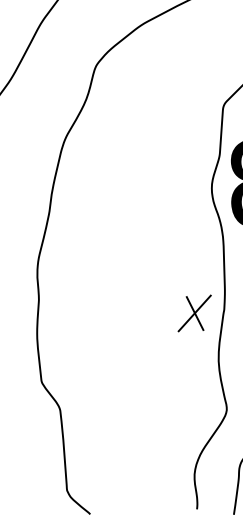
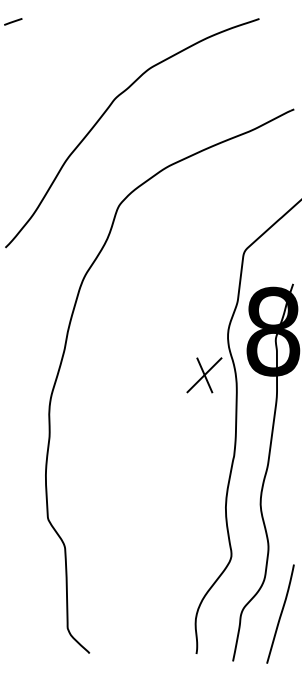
part: (194, 313) -> (204, 375), moved

